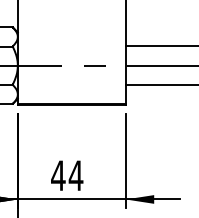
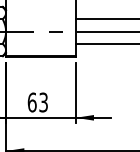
text: (66, 175) -> (37, 102), 44 -> 63

